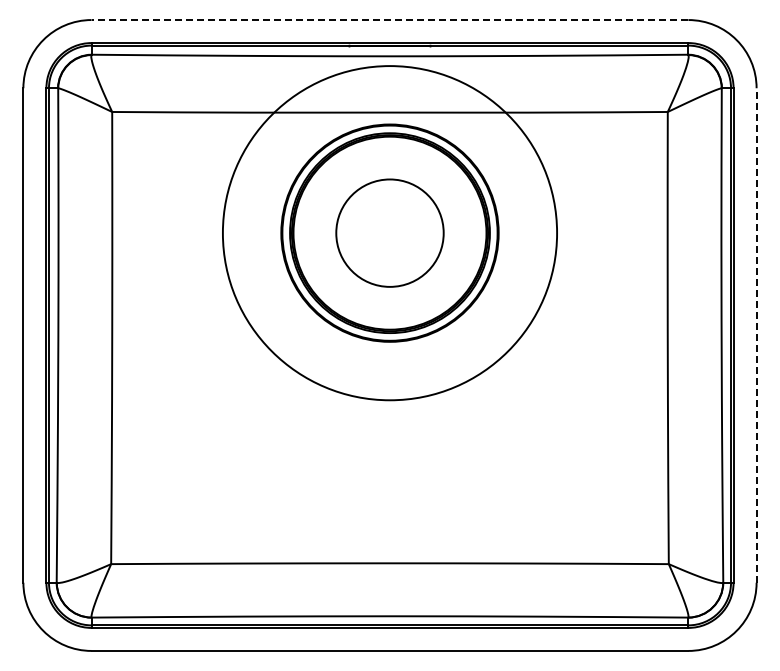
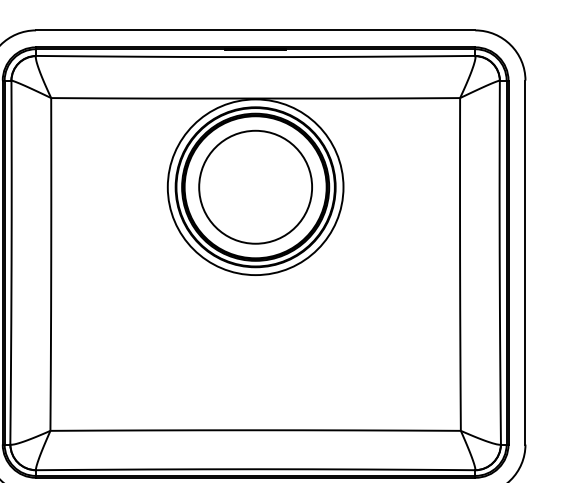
line: (389, 20) -> (255, 30), dashed -> solid
circle: (389, 232) -> (255, 186), size x0.71
circle: (389, 232) -> (255, 186), size x1.43
line: (756, 335) -> (525, 262), dashed -> solid

